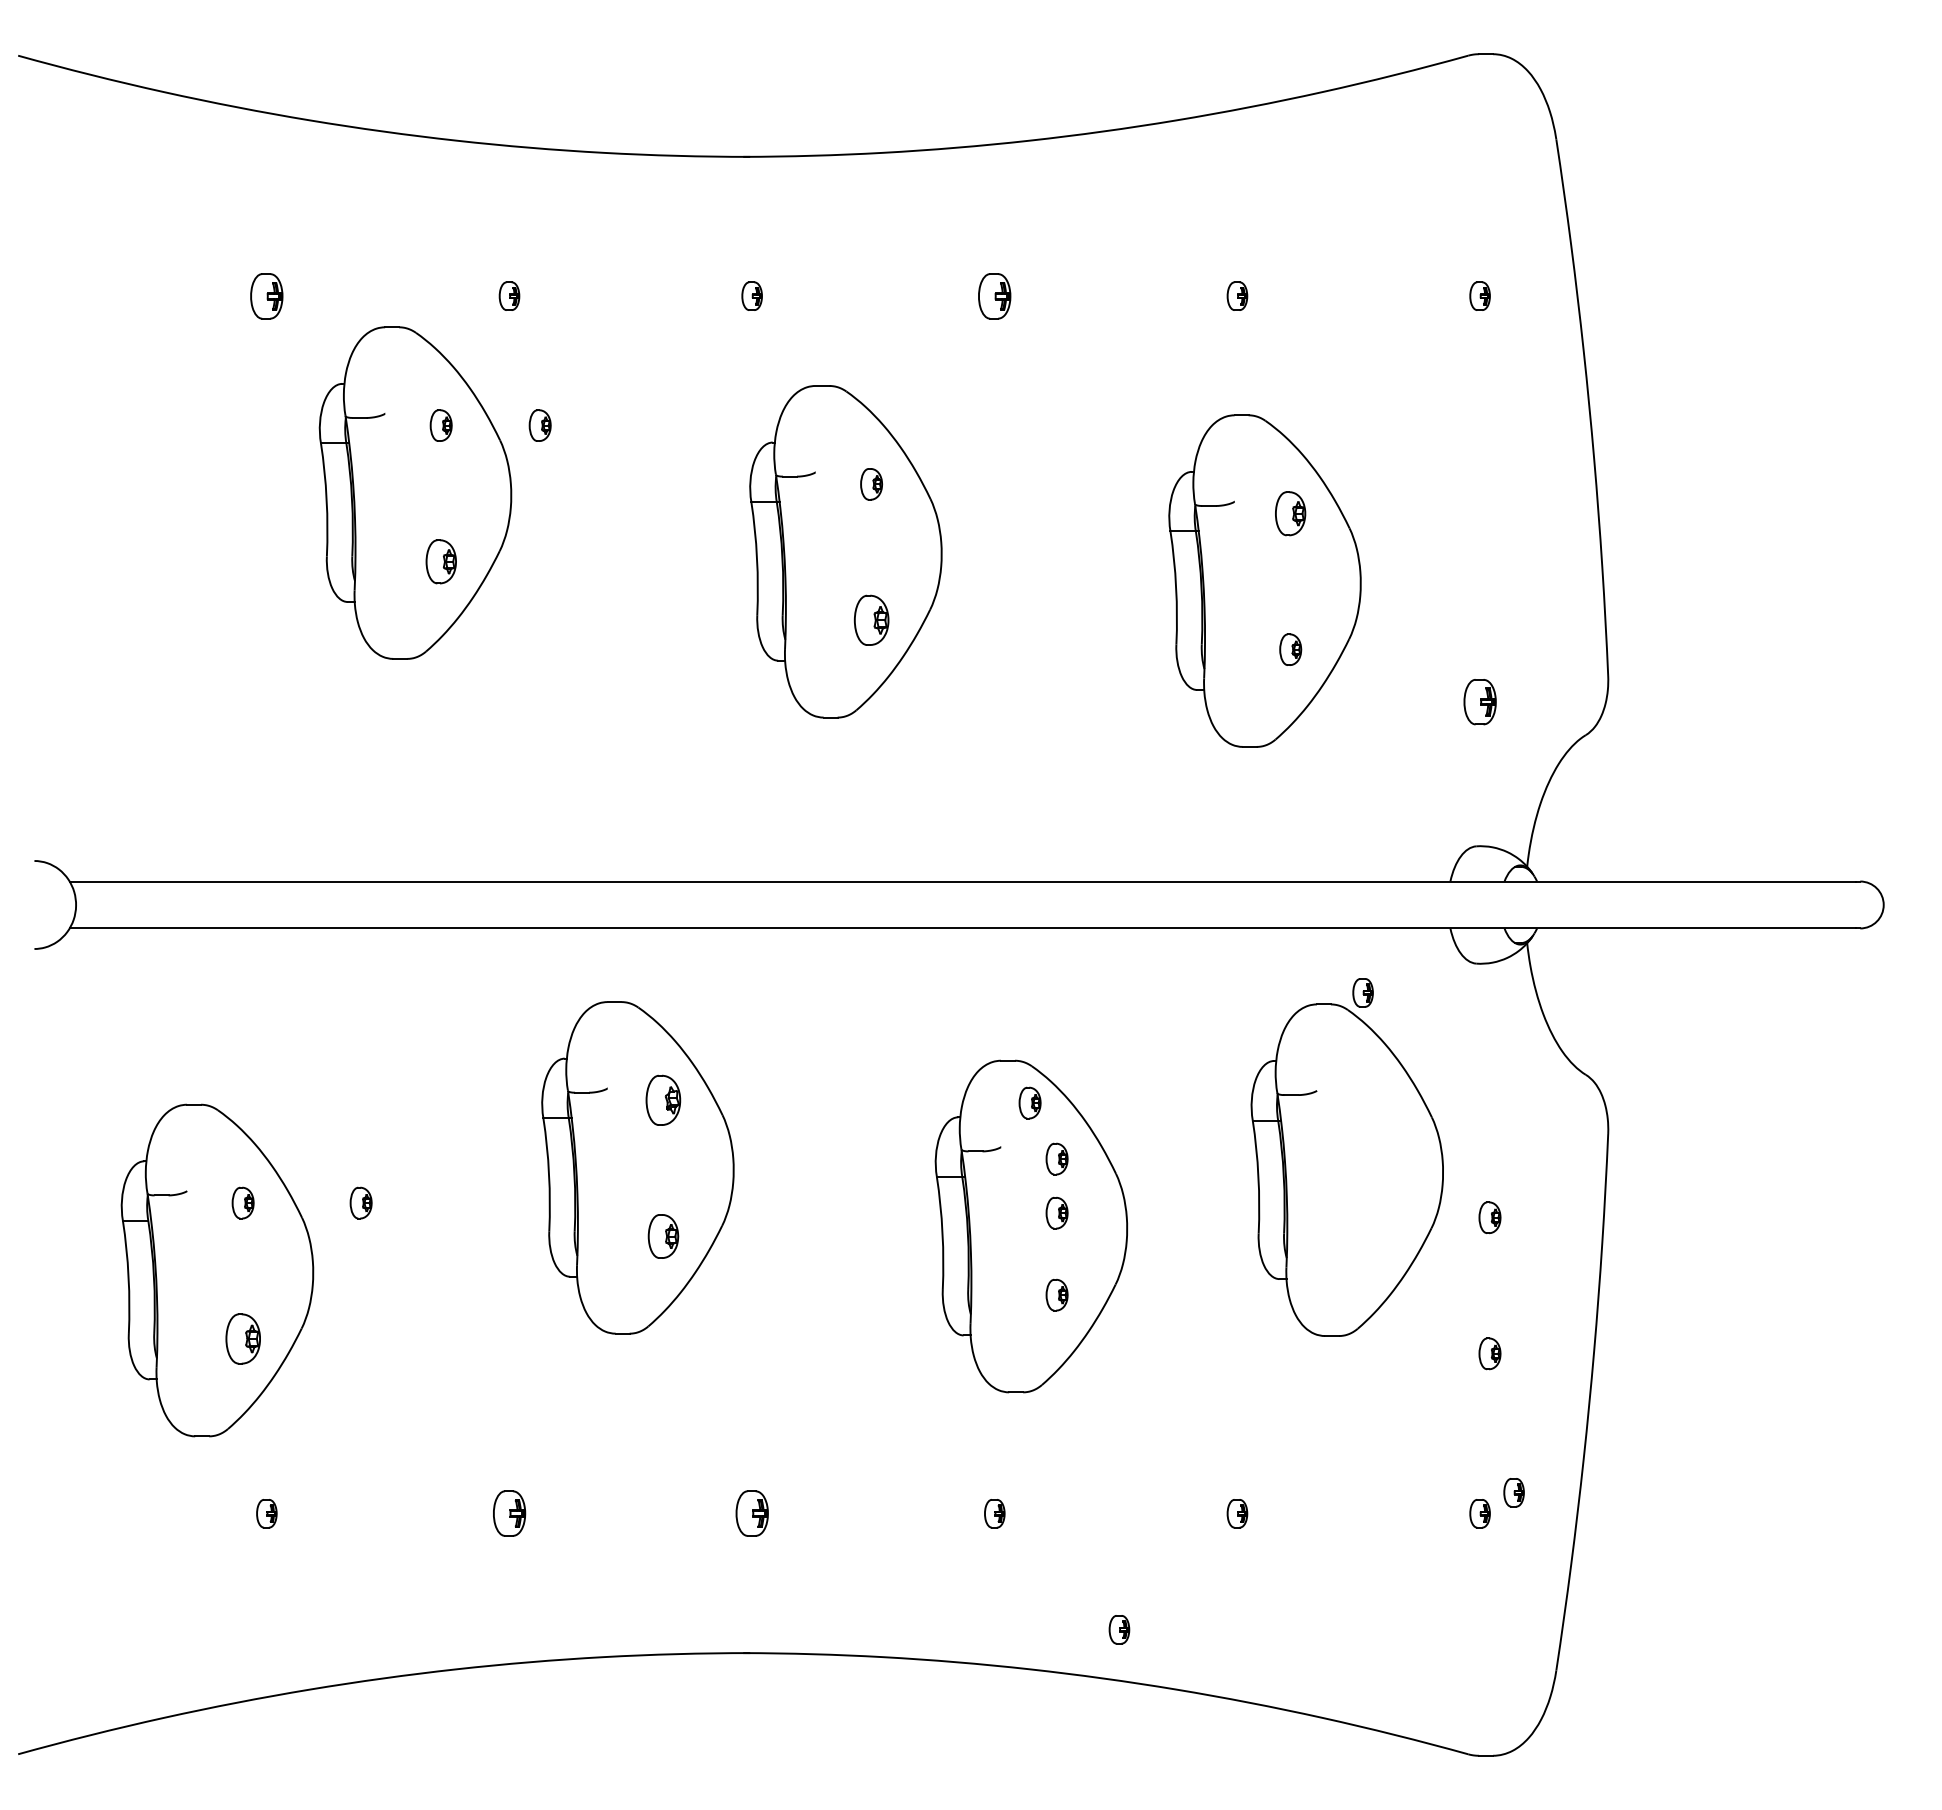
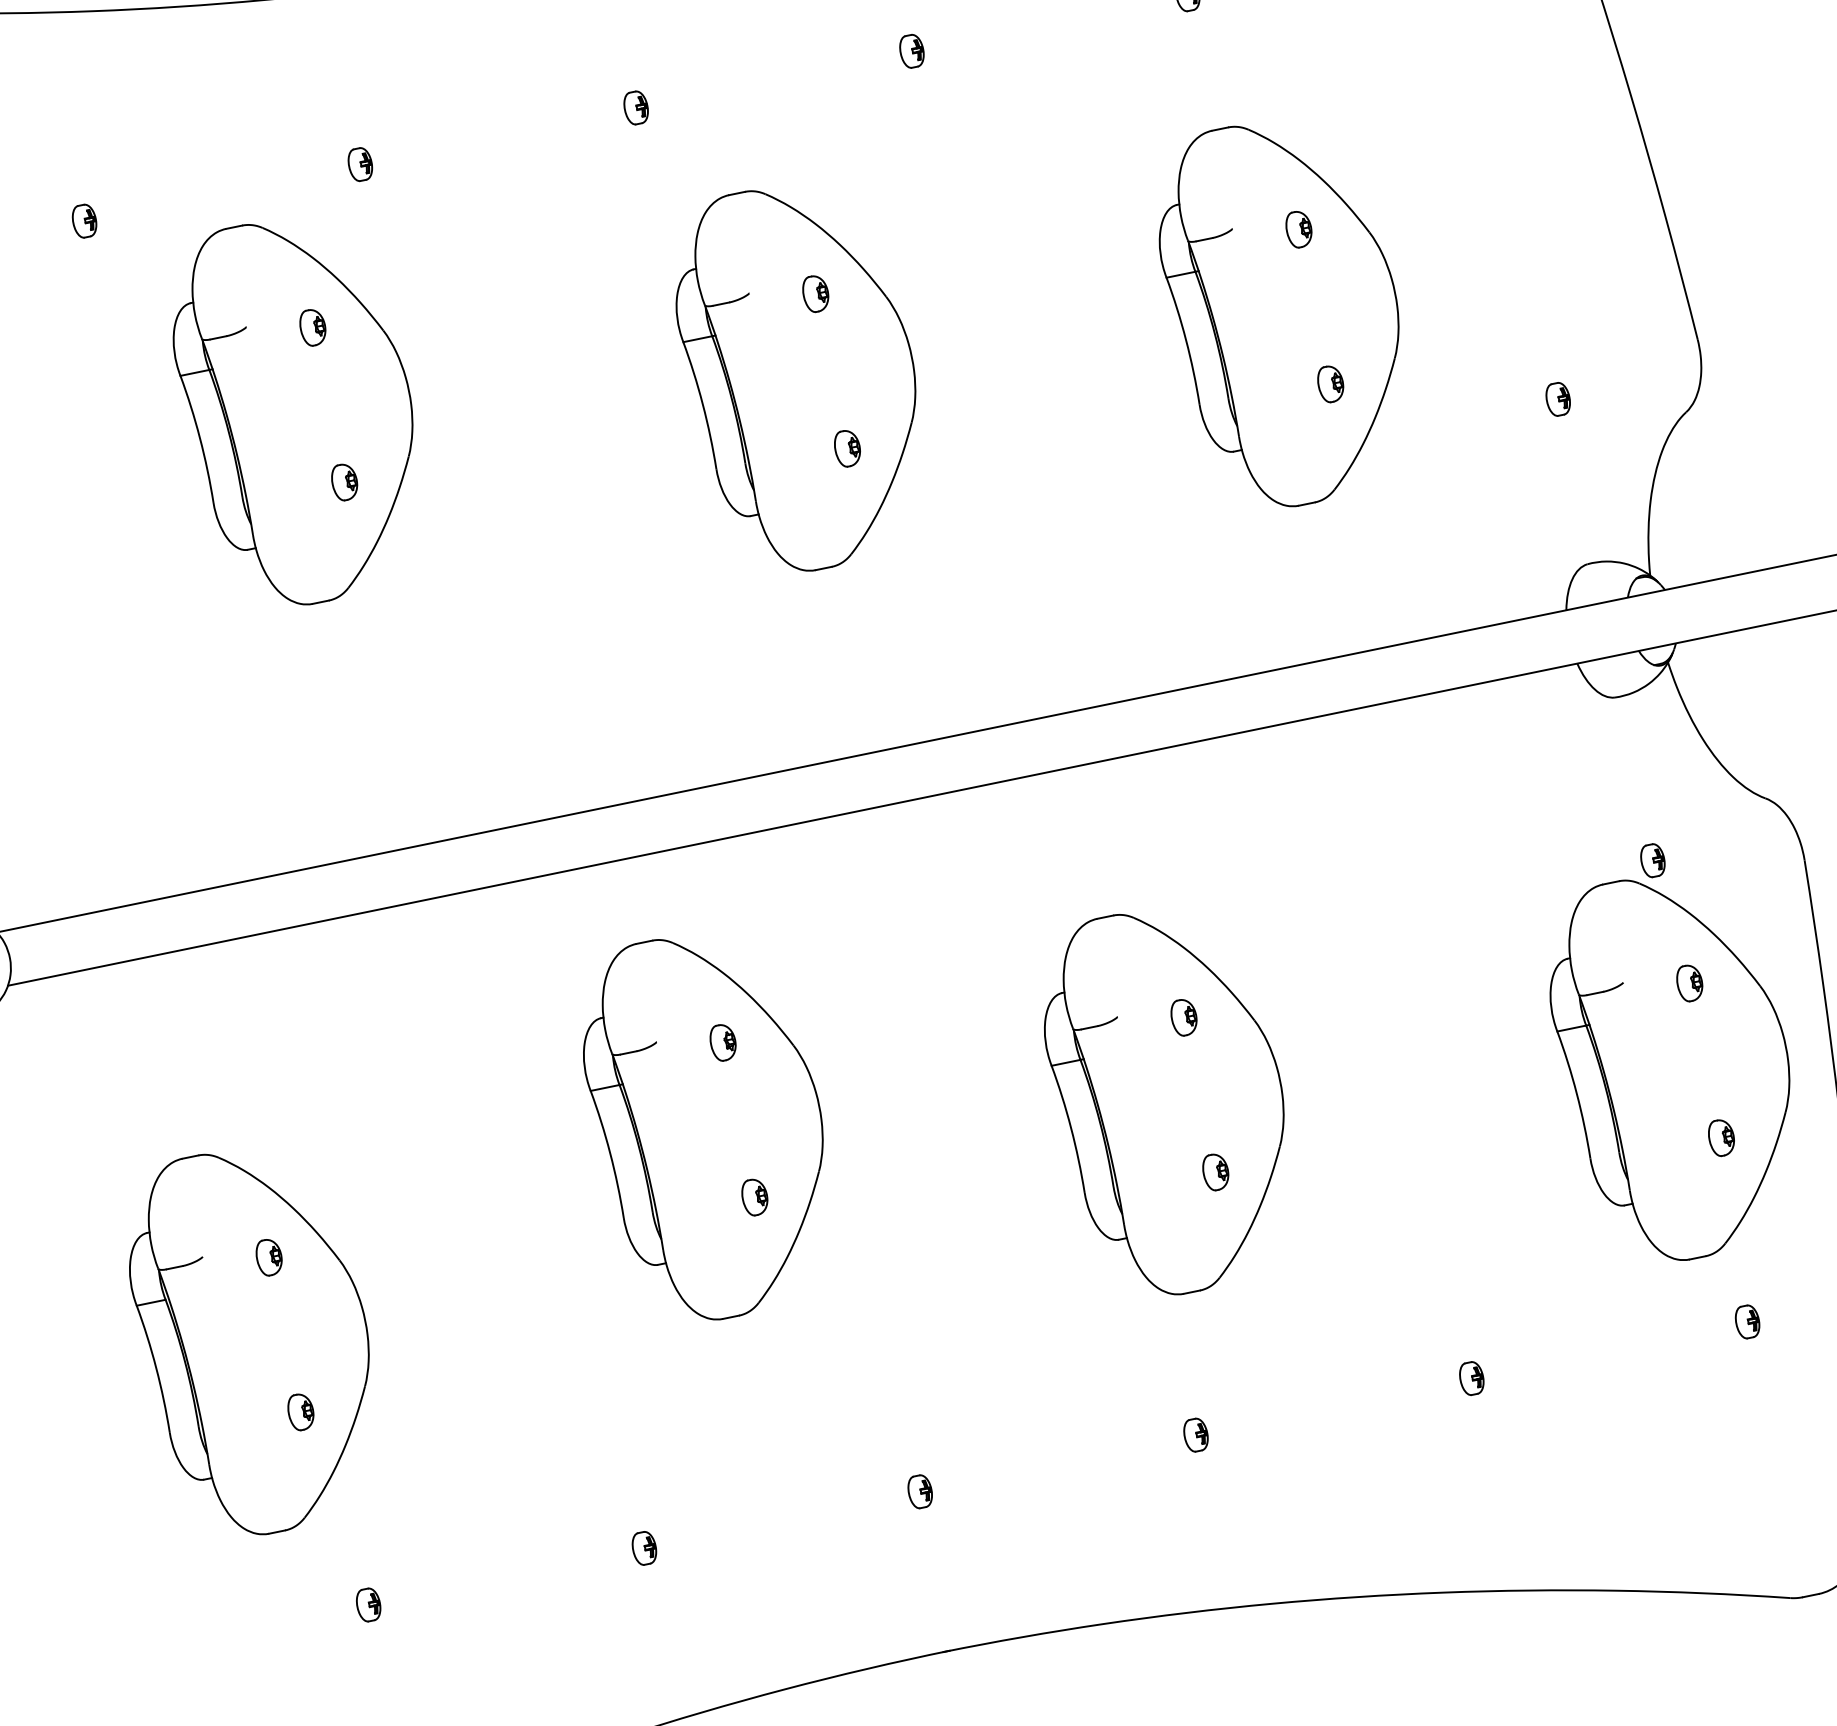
part: (266, 295) -> (84, 220), size x0.62
part: (994, 295) -> (911, 50), size x0.62
part: (539, 425) -> (424, 304), removed
part: (1290, 513) -> (1298, 229), size x0.71
part: (440, 561) -> (343, 482), size x0.71
part: (871, 620) -> (847, 448), size x0.62
part: (1479, 701) -> (1557, 398), size x0.62
part: (663, 1100) -> (723, 1042), size x0.62
part: (1029, 1102) -> (1139, 959), removed
part: (1346, 1157) -> (1672, 1051), moved
part: (360, 1202) -> (402, 1229), removed
part: (1056, 1213) -> (1196, 1079), removed
part: (663, 1236) -> (754, 1197), size x0.71
part: (242, 1339) -> (300, 1412), size x0.62
part: (1513, 1492) -> (1780, 1289), removed
part: (509, 1513) -> (644, 1548), size x0.62
part: (751, 1513) -> (919, 1491), size x0.62
part: (1119, 1629) -> (1364, 1537), removed

